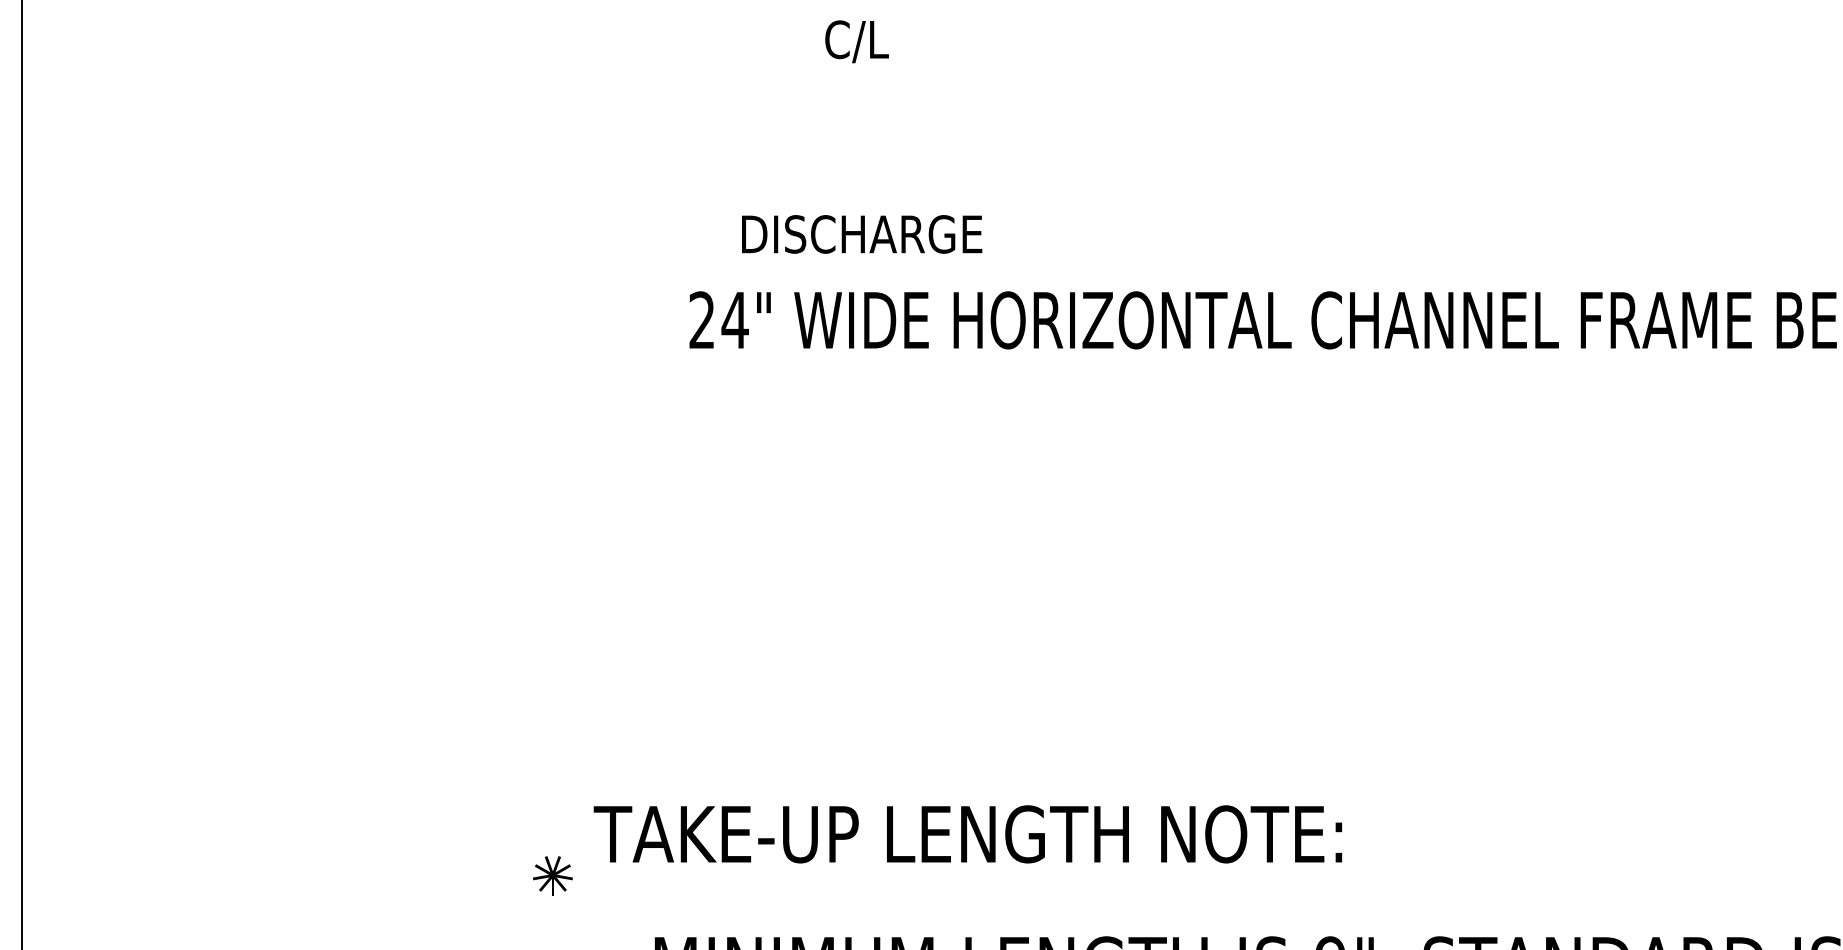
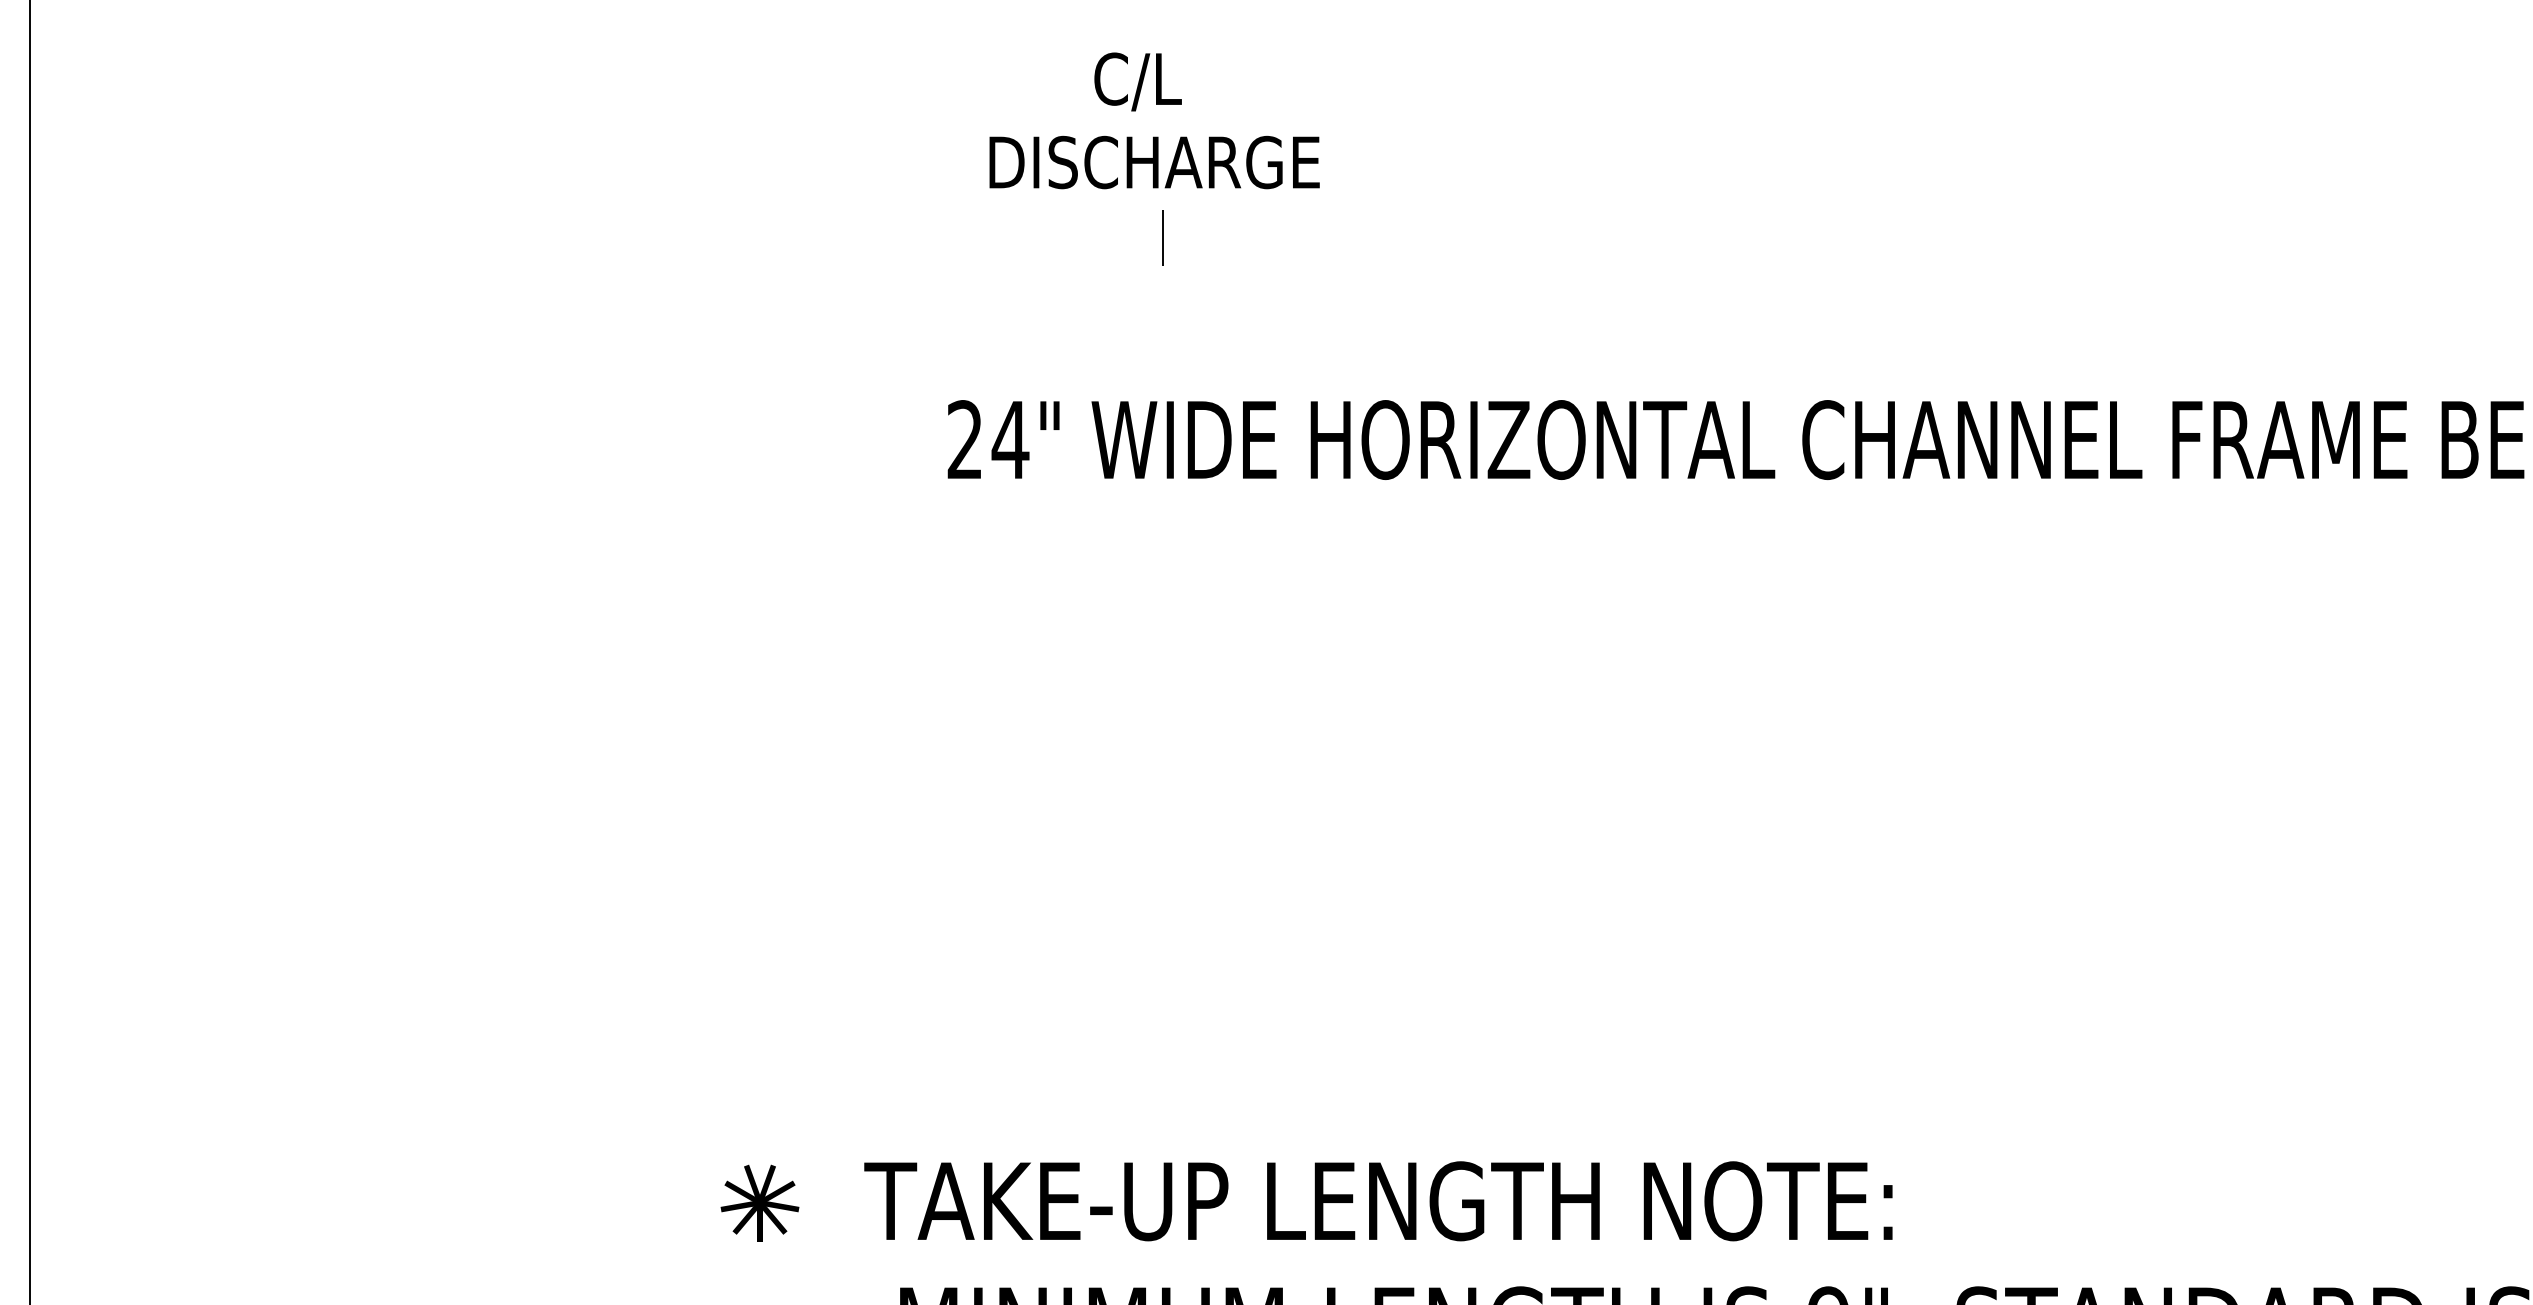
text: (856, 41) -> (1137, 81), moved
line: (845, 173) -> (1162, 238), added
text: (862, 234) -> (1155, 162), moved
text: (967, 834) -> (1377, 1201), moved
part: (552, 875) -> (759, 1202), size x1.43

